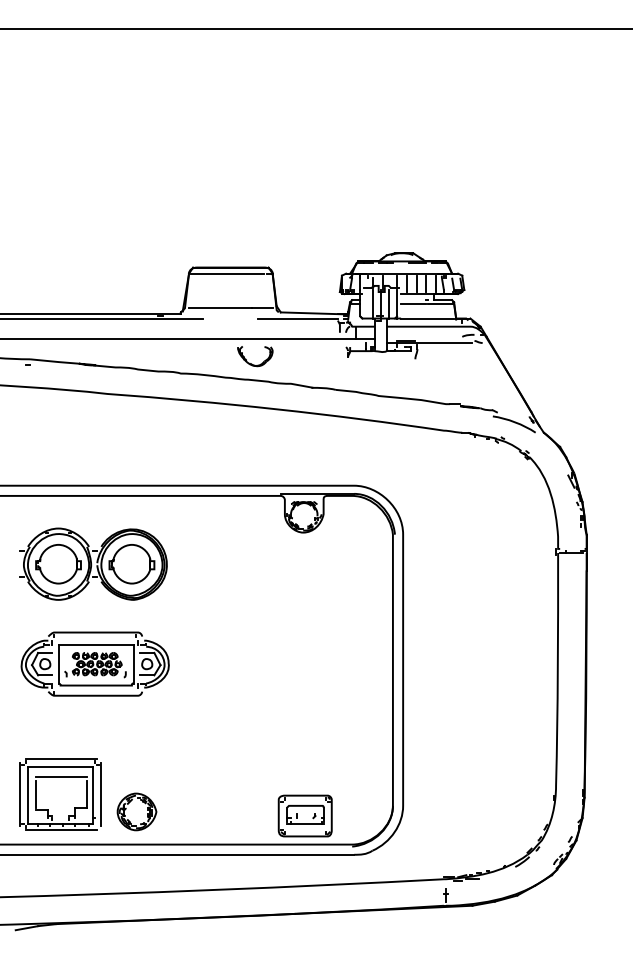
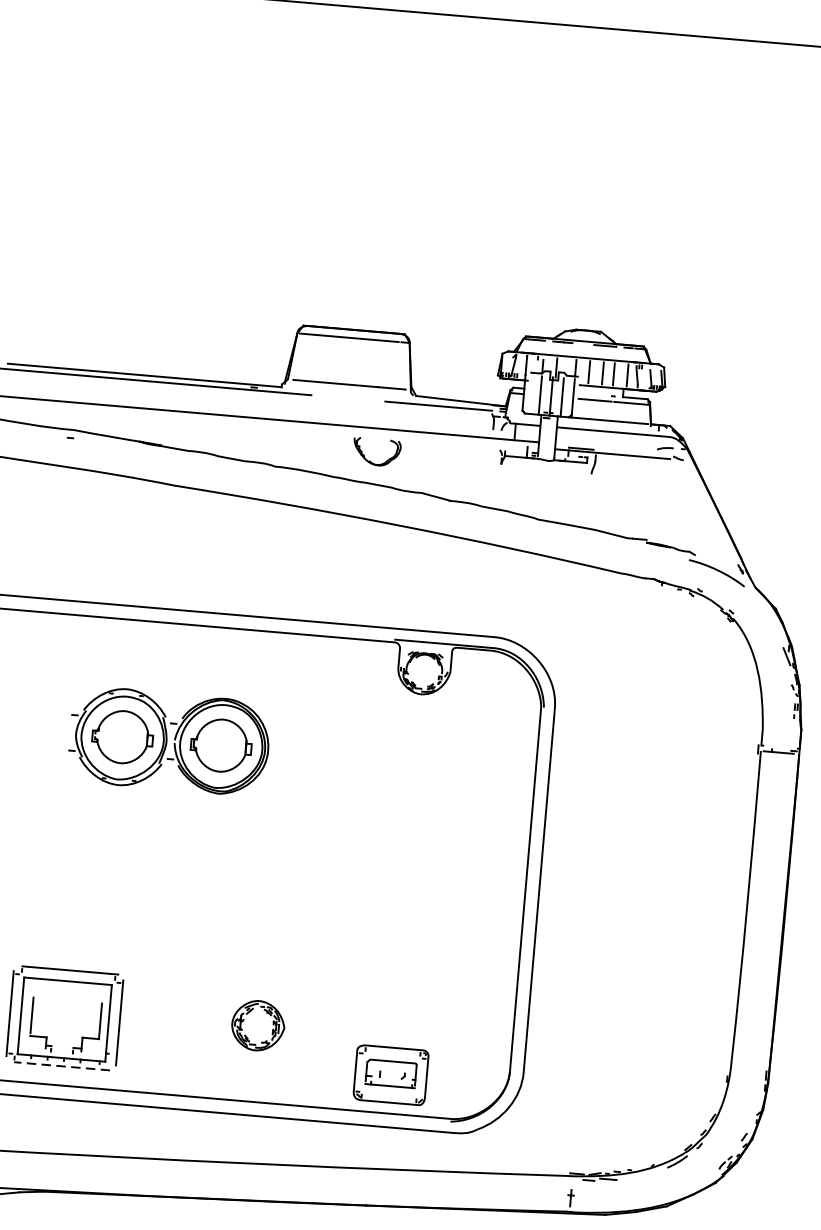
part: (93, 563) -> (169, 740), moved
part: (94, 663) -> (125, 846), removed
line: (61, 777) -> (68, 995), removed
part: (136, 811) -> (257, 1025), moved
line: (61, 830) -> (61, 1066), solid -> dashed

